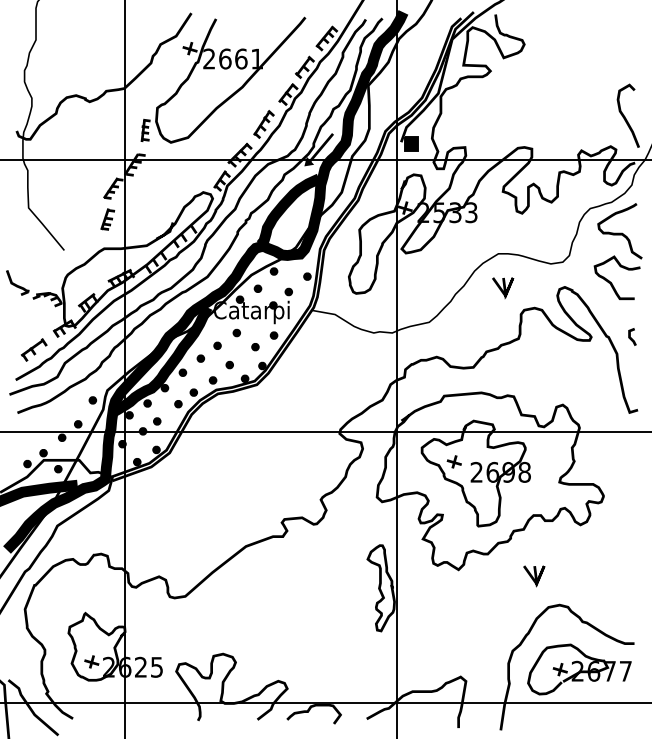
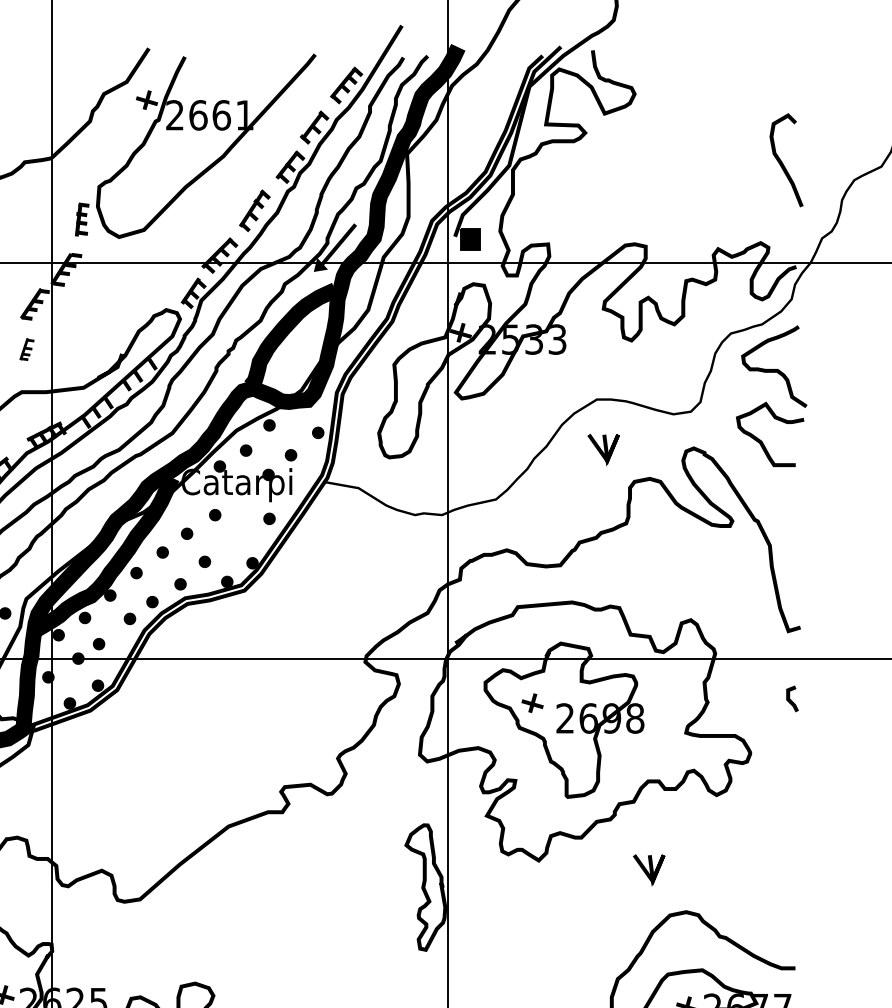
curve: (625, 116) -> (782, 161), moved
part: (107, 219) -> (26, 349), size x0.7
line: (631, 337) -> (791, 699), moved
part: (255, 347) -> (242, 536), removed

